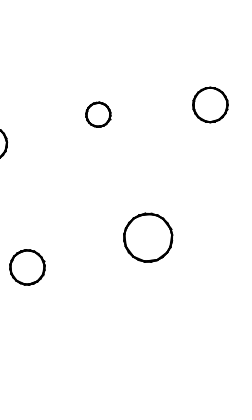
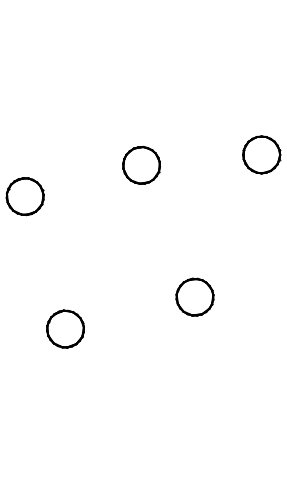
part: (98, 114) -> (141, 165), size x1.43
part: (147, 237) -> (194, 296), size x0.71

